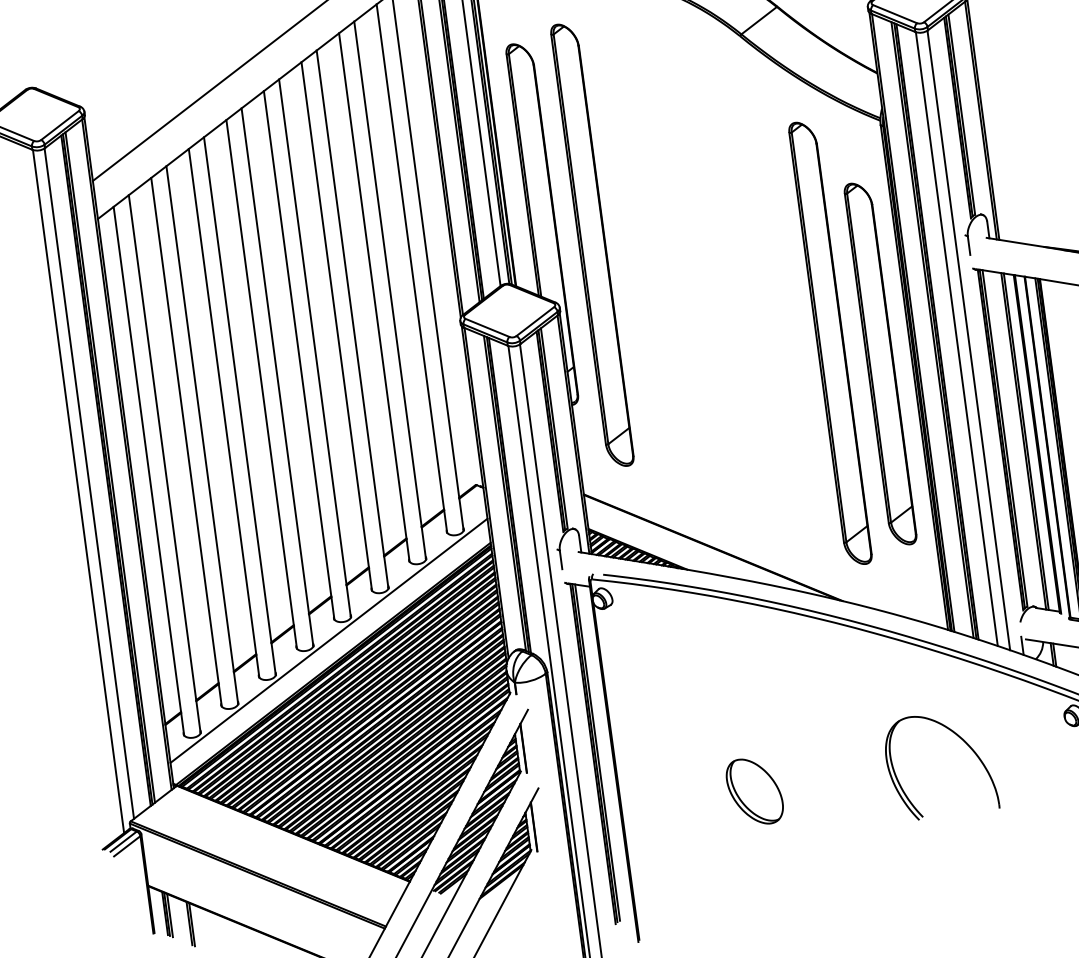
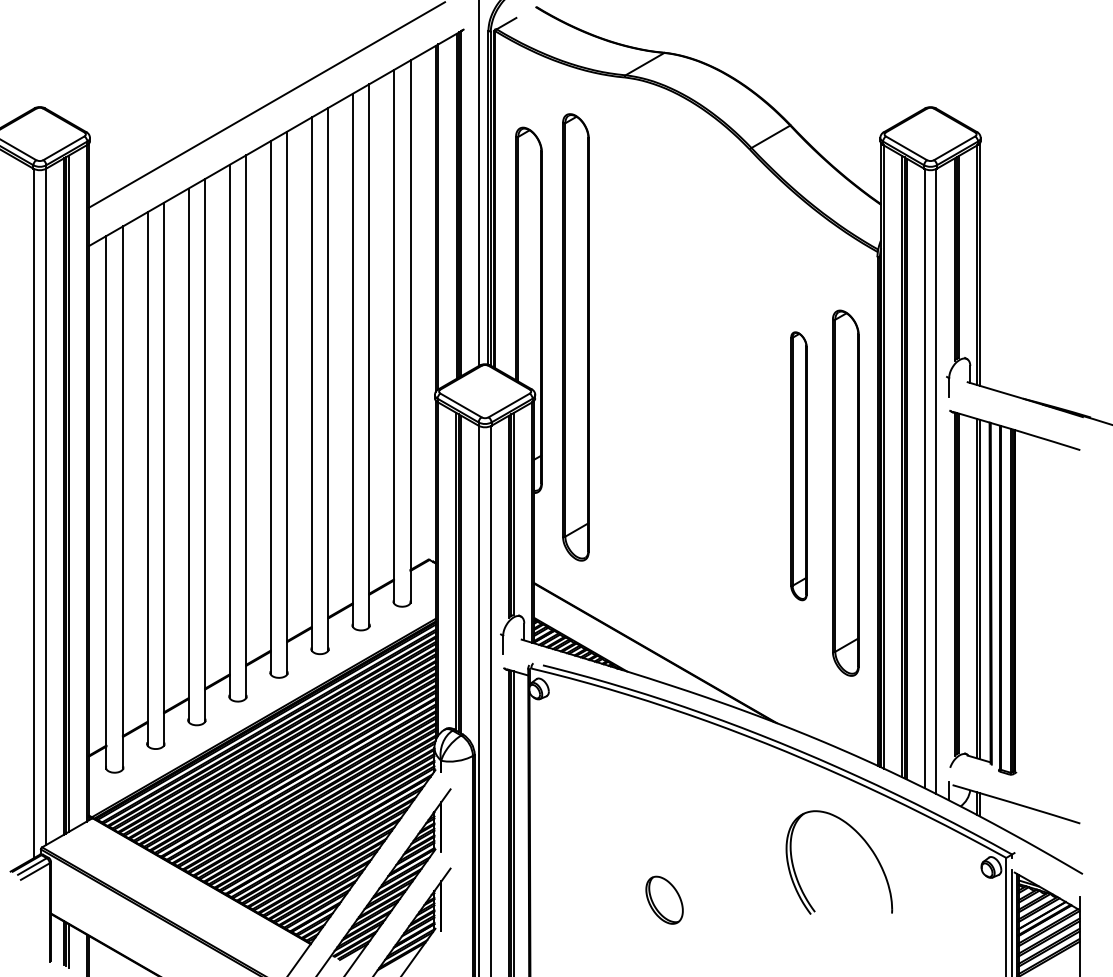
part: (830, 343) -> (798, 466), size x0.6
line: (329, 640) -> (262, 694), removed
part: (964, 742) -> (865, 843), moved
part: (754, 790) -> (664, 899), size x0.7

